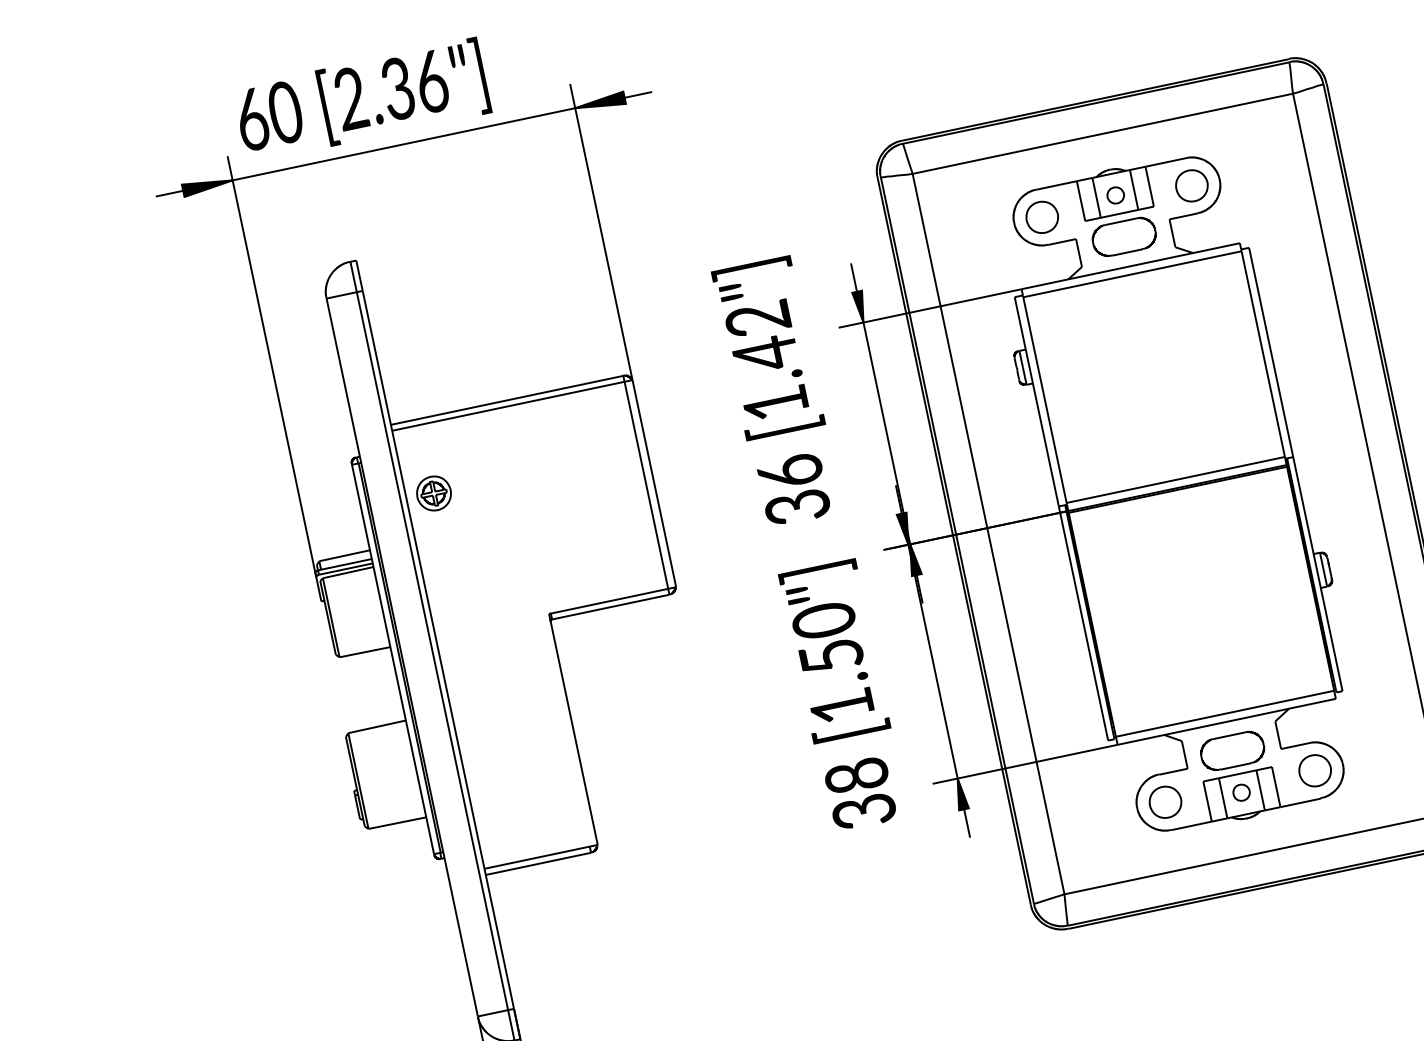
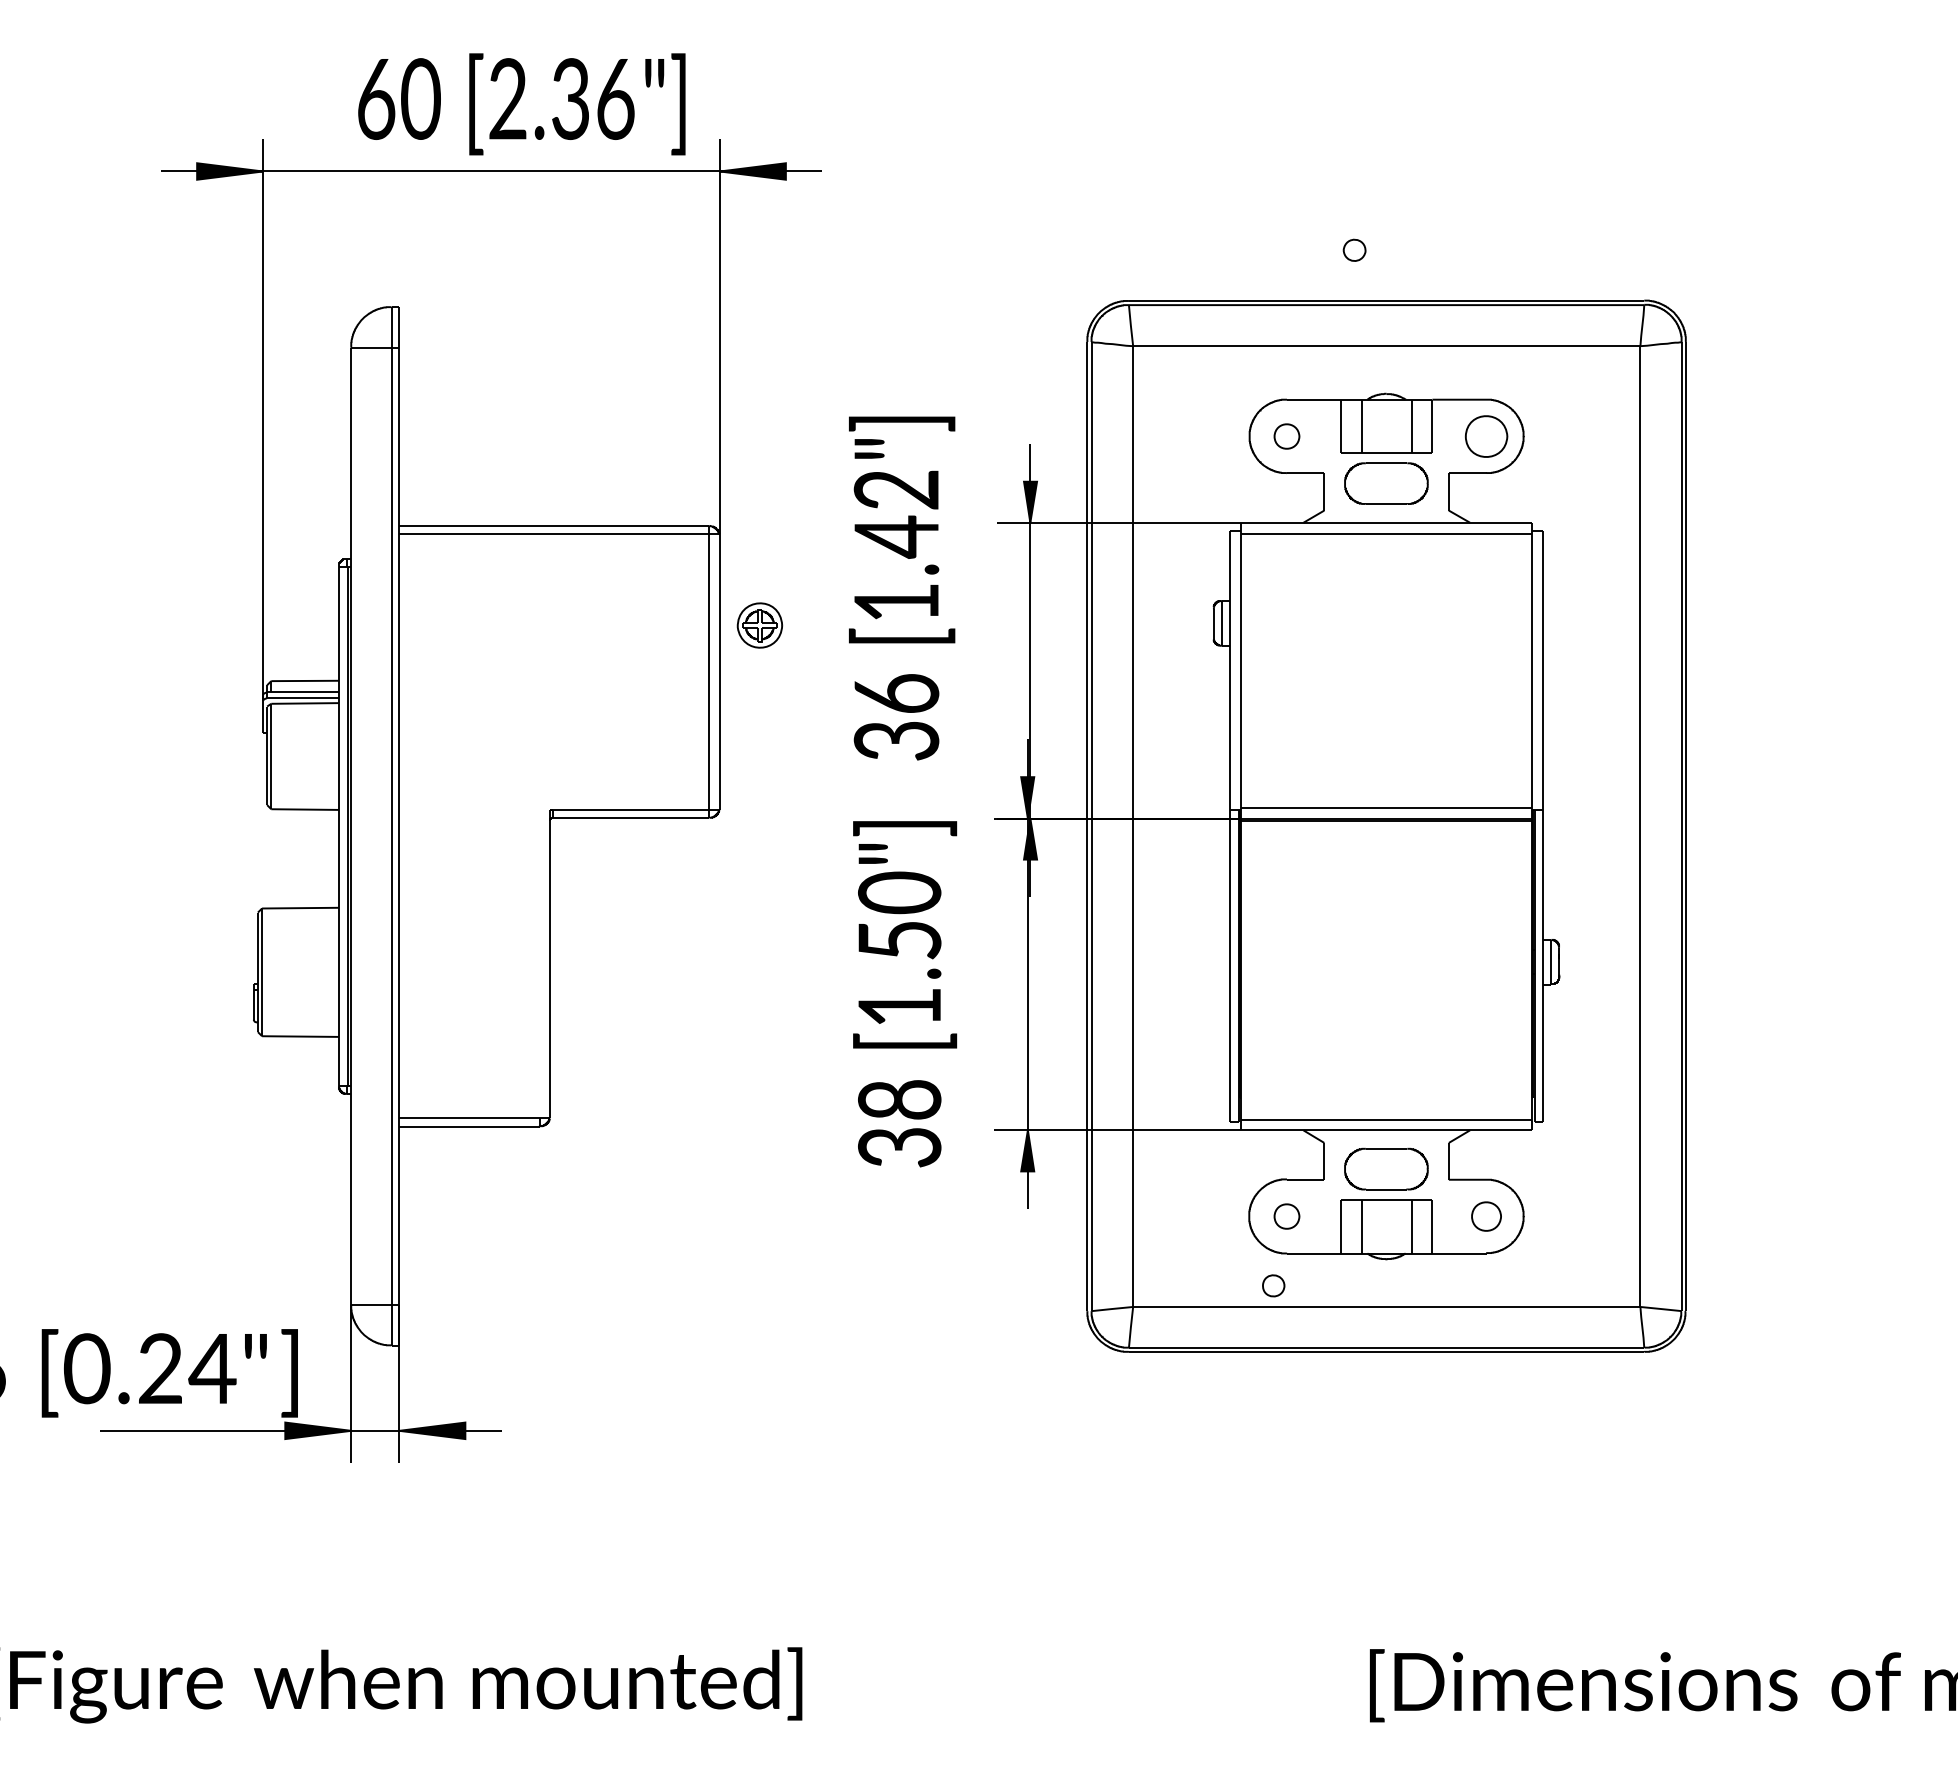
text: (361, 100) -> (521, 104), moved
part: (1115, 194) -> (1354, 249), moved
part: (1041, 217) -> (1286, 436), size x0.6
part: (433, 493) -> (759, 625), moved
part: (1315, 770) -> (1486, 1216), size x0.7
part: (1241, 792) -> (1273, 1285), moved
part: (1165, 802) -> (1286, 1216), size x0.6

